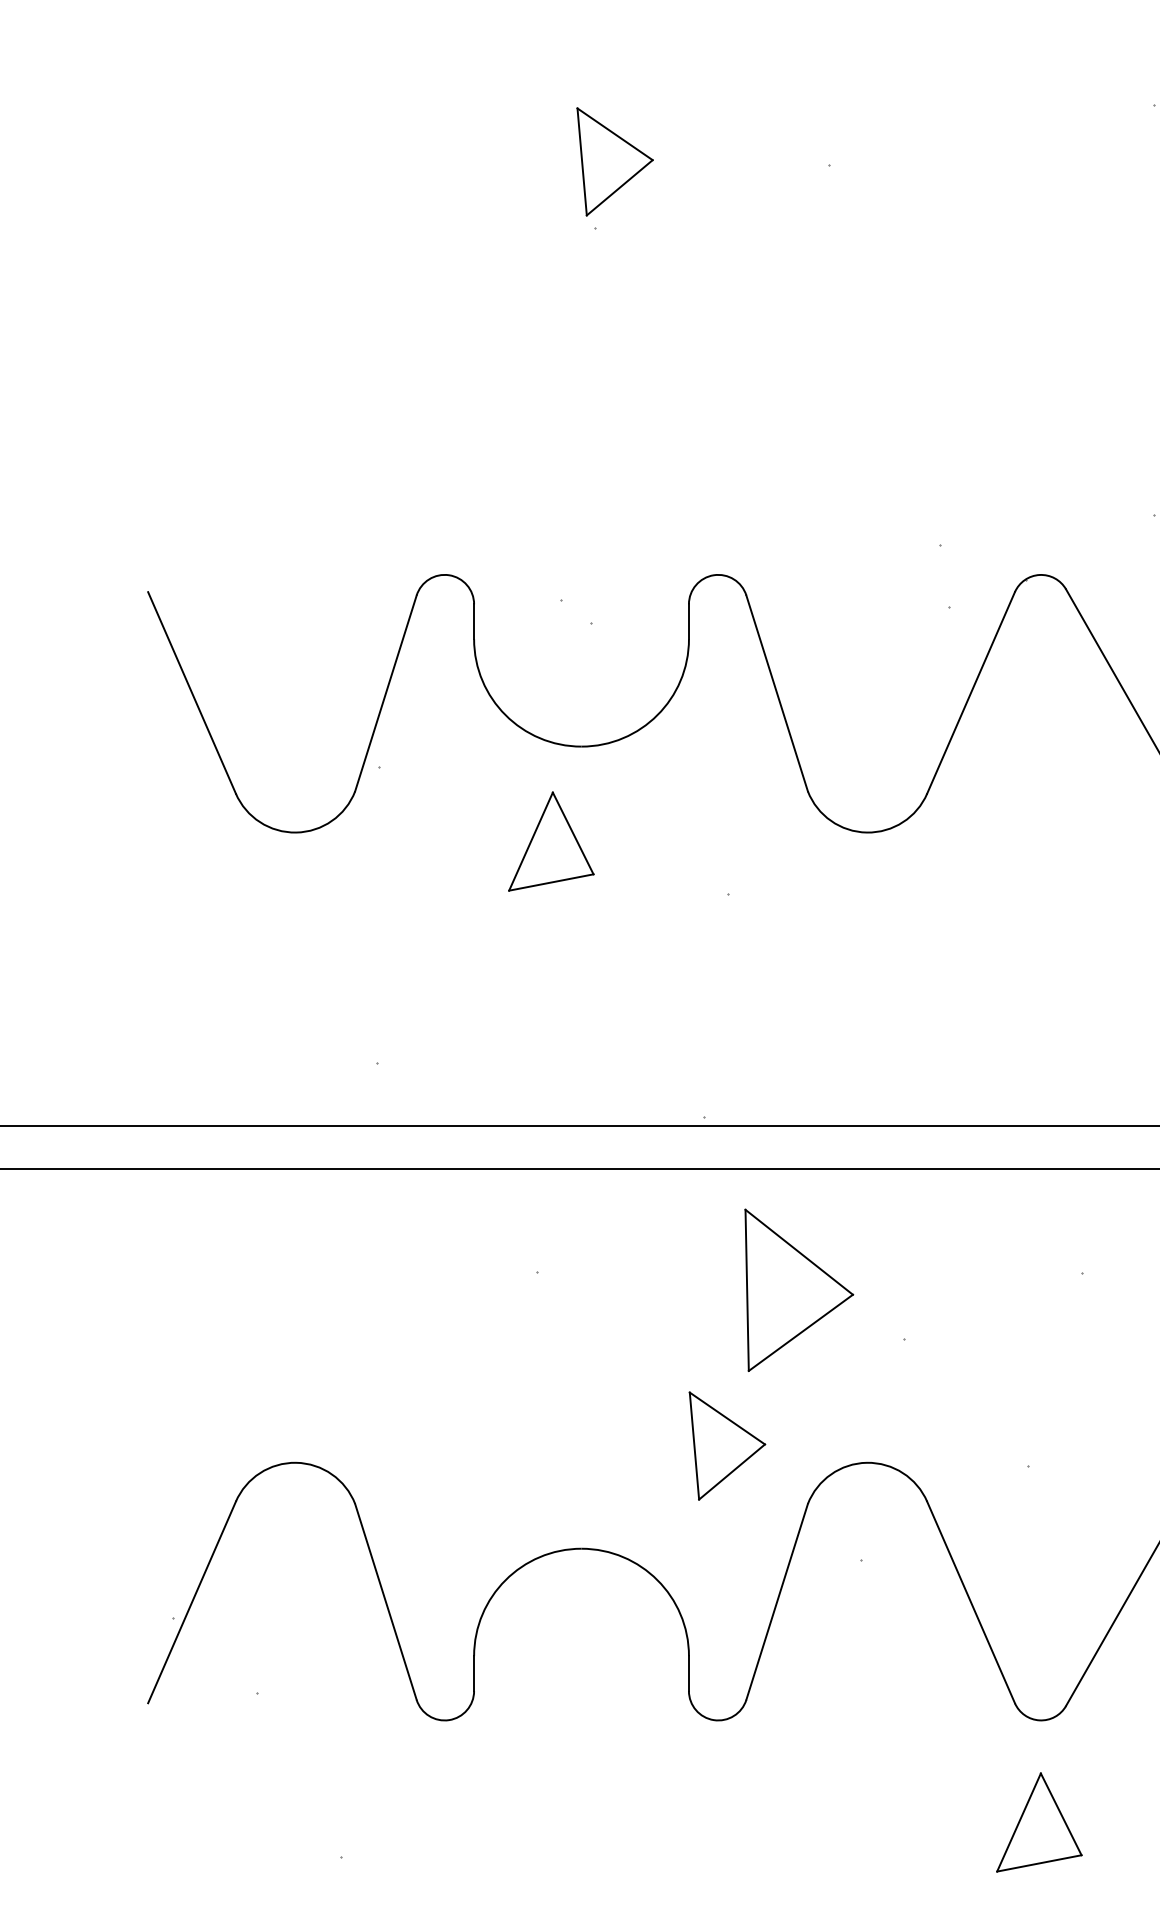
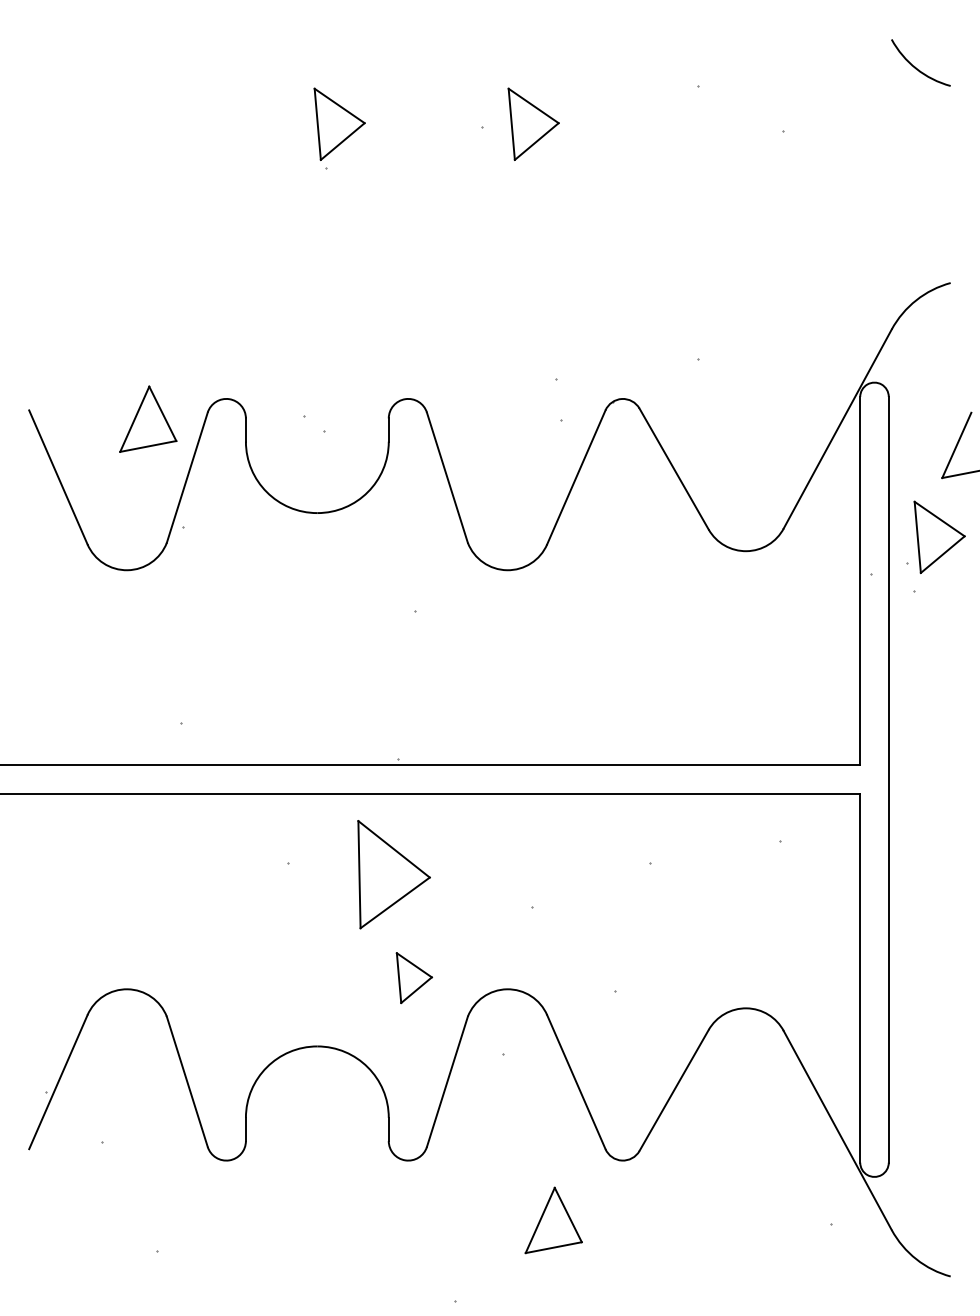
part: (906, 160) -> (533, 123), added
part: (551, 840) -> (148, 418), moved
part: (798, 1290) -> (393, 874), moved
part: (727, 1445) -> (414, 977), size x0.7
part: (1038, 1822) -> (553, 1220), moved

